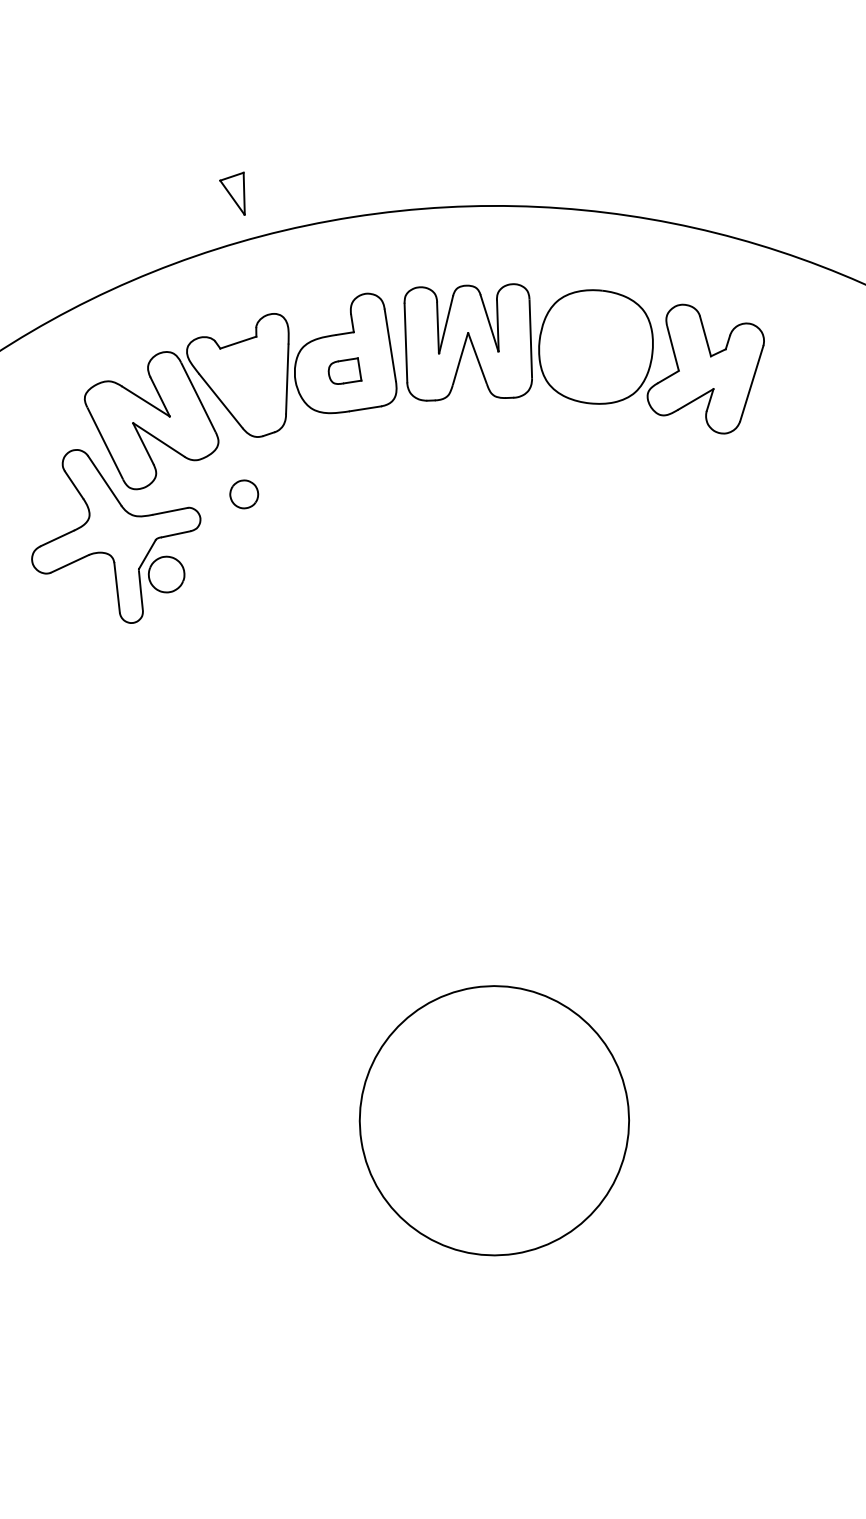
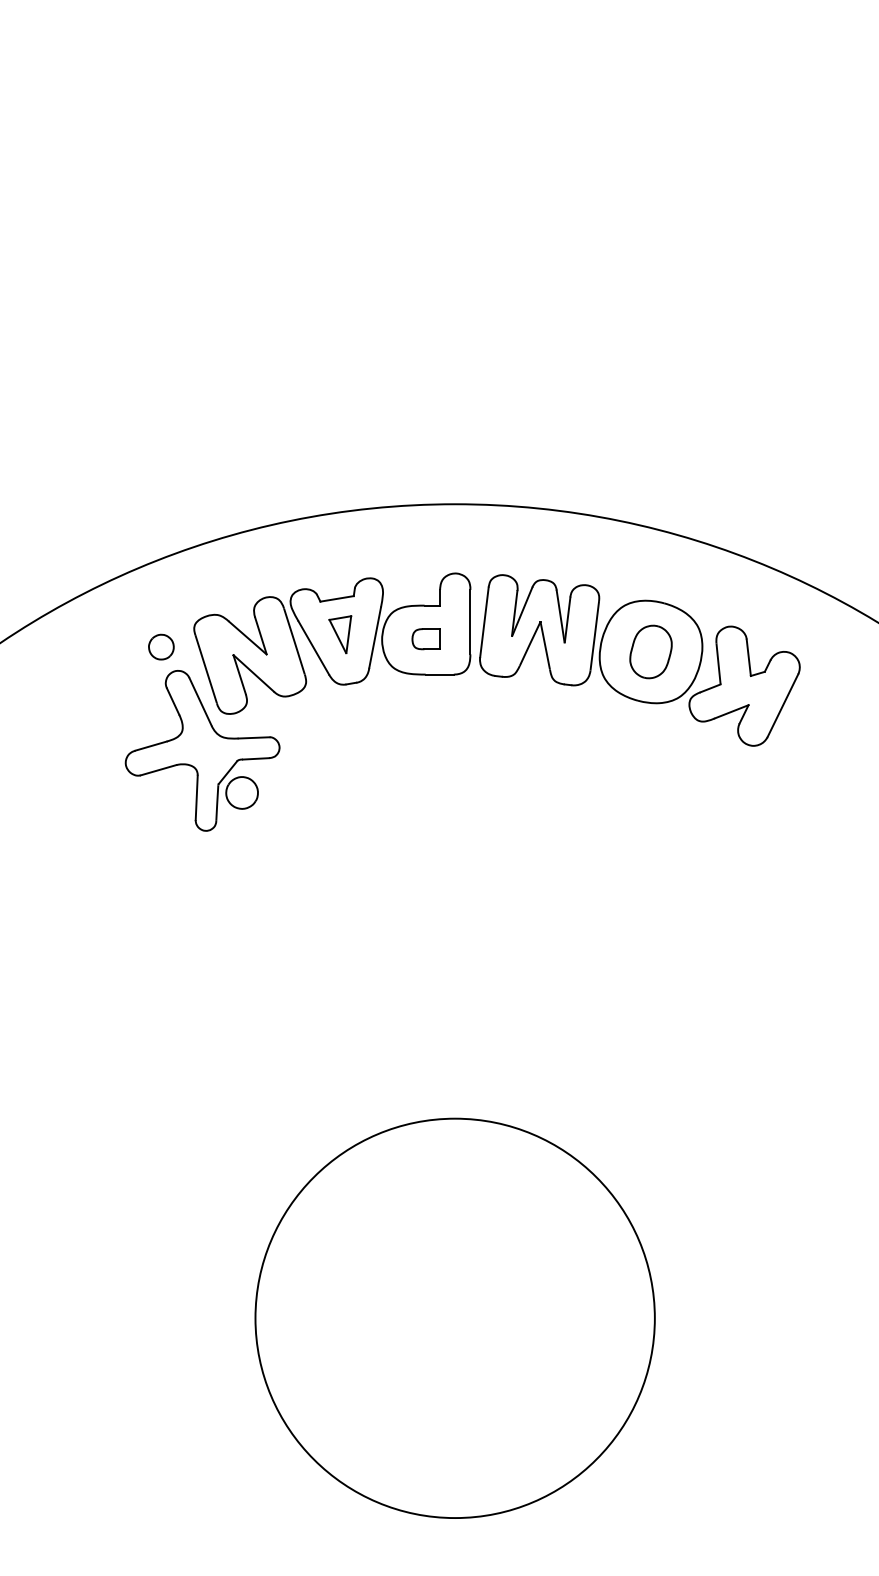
part: (234, 194) -> (340, 634), moved
part: (595, 346) -> (650, 651), added
part: (244, 493) -> (161, 646), moved
circle: (493, 1120) -> (454, 1318), size x1.67

